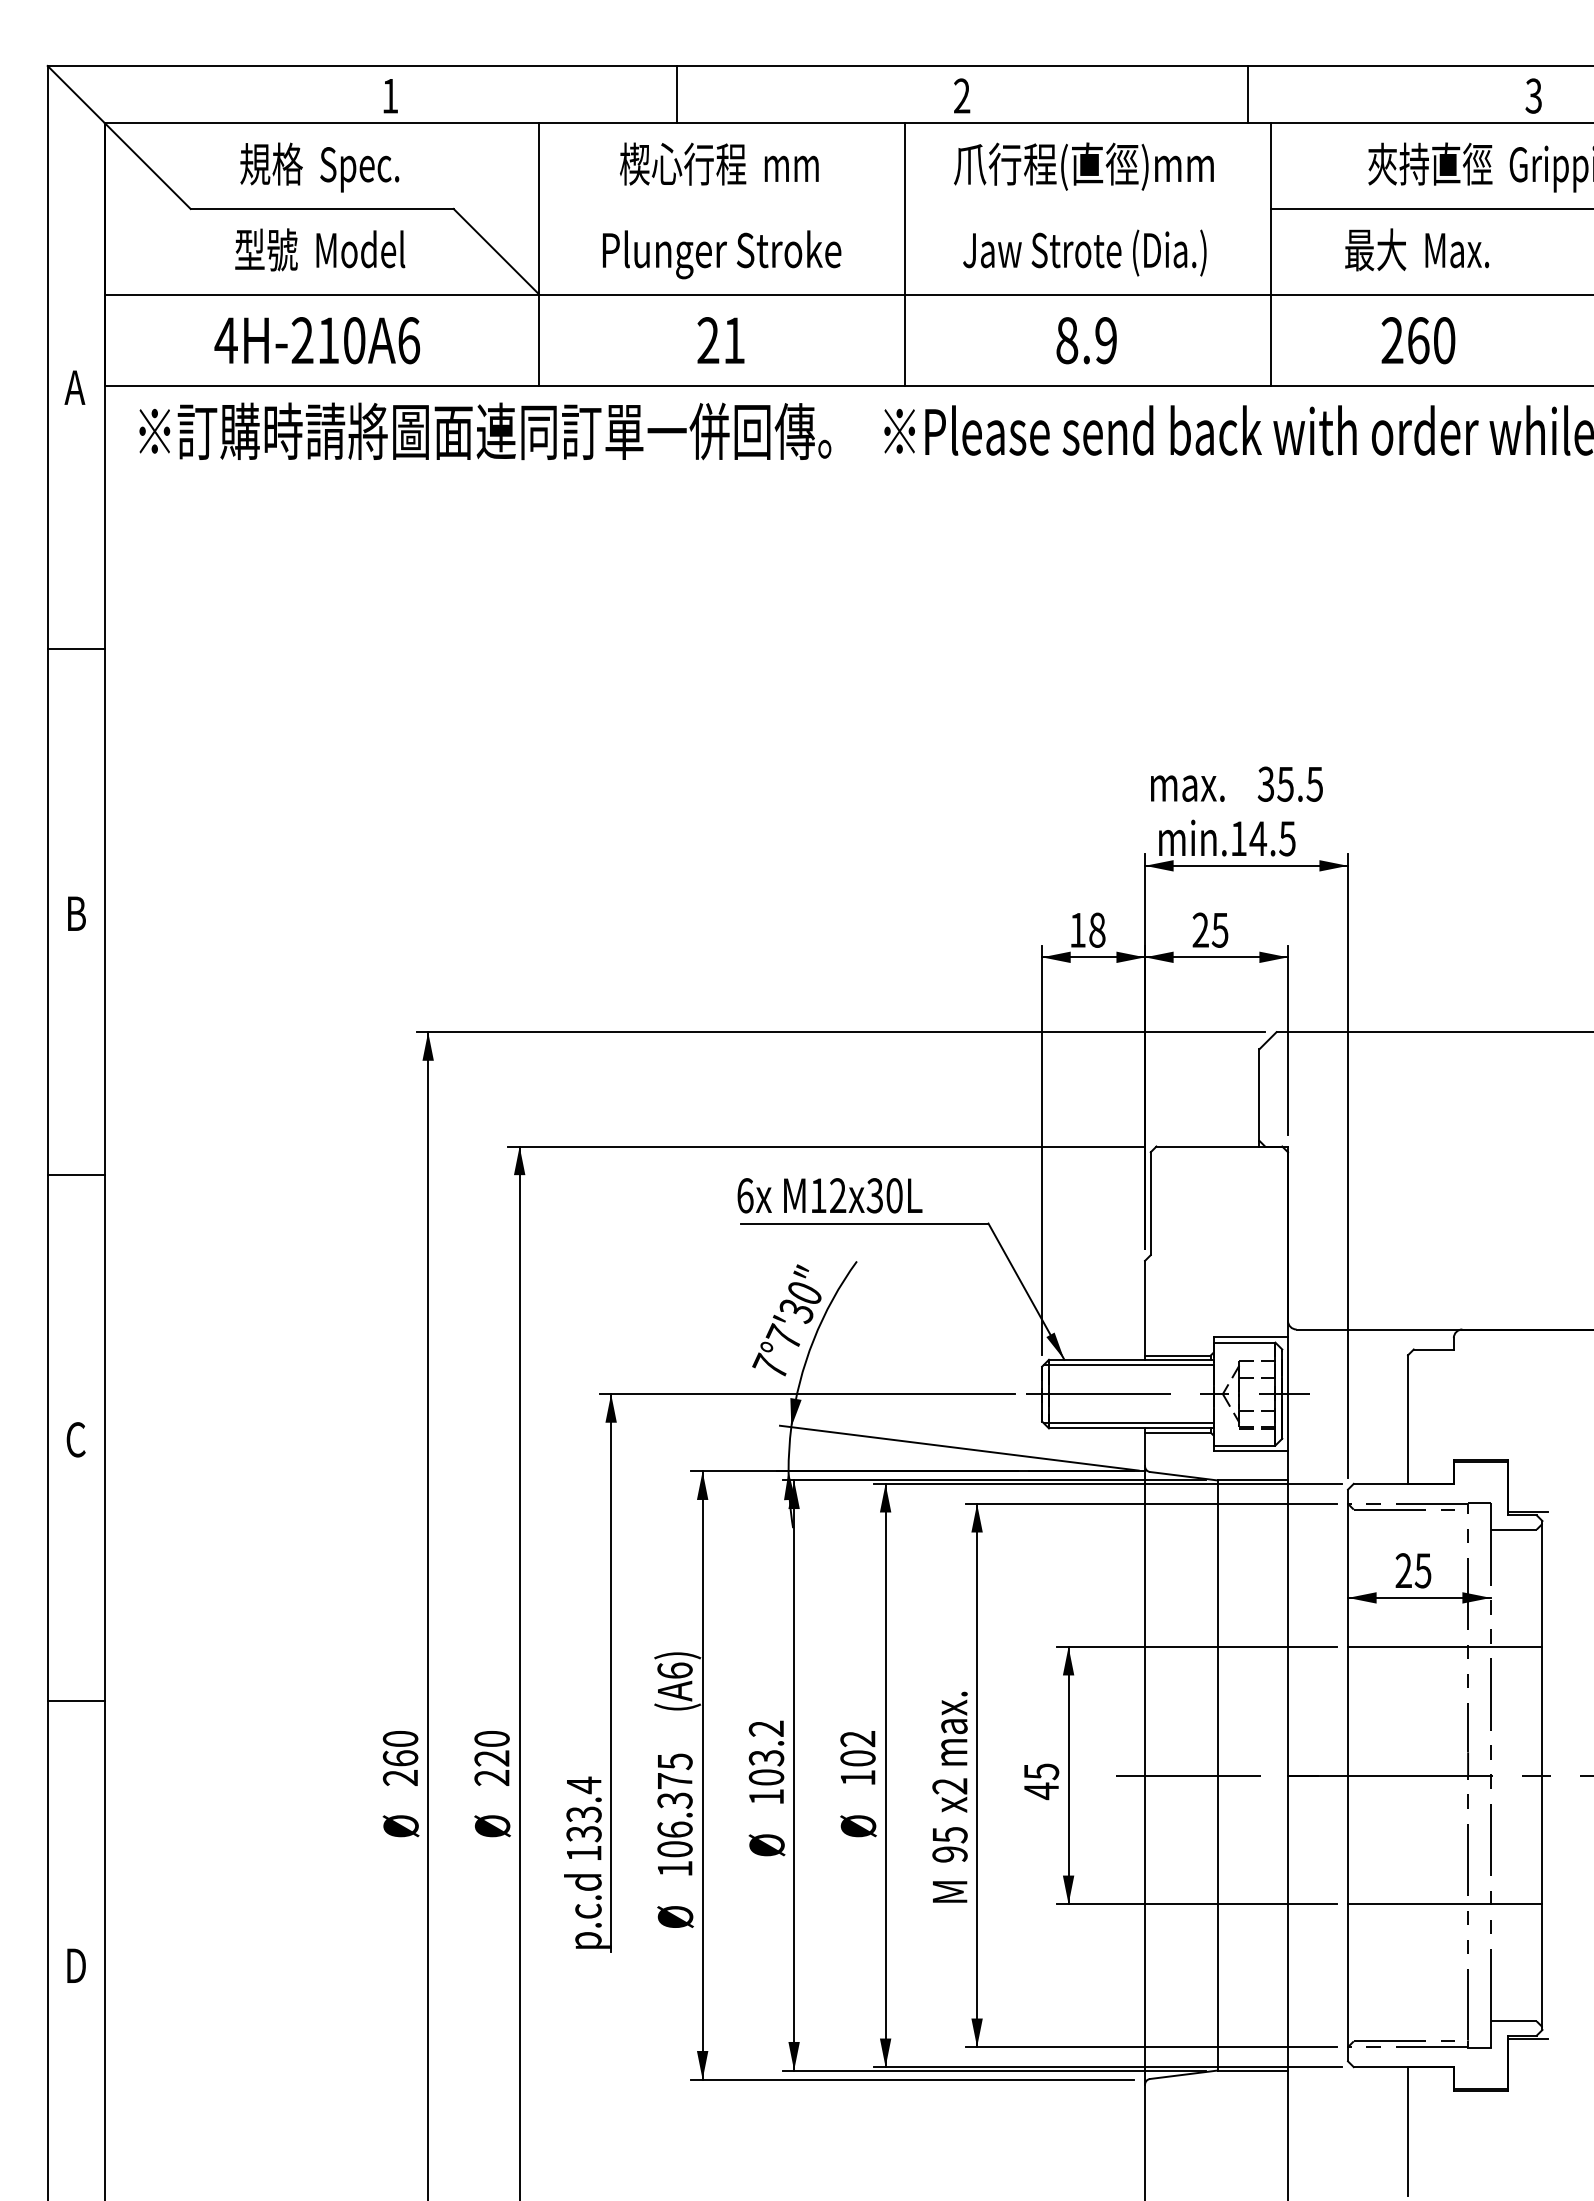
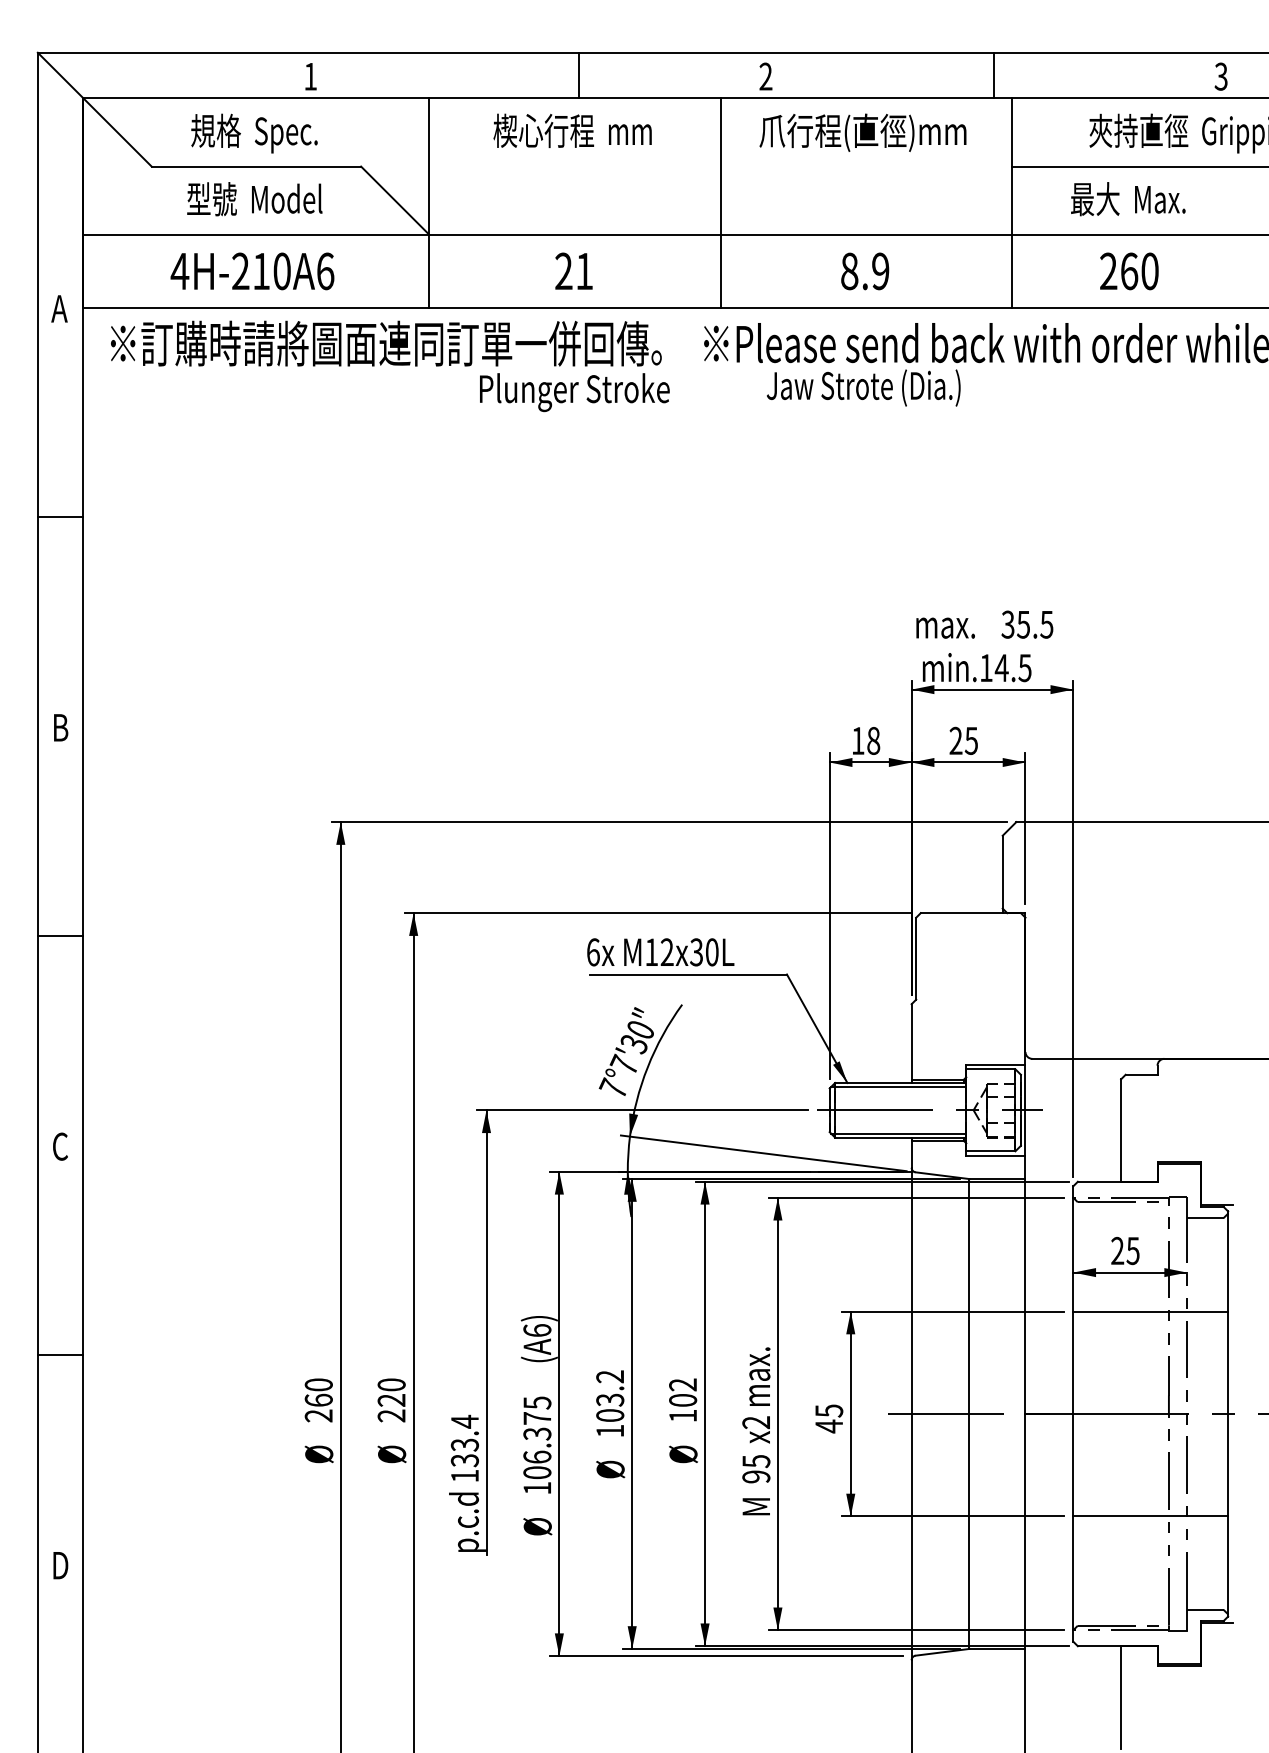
line: (676, 94) -> (579, 75), moved
text: (1084, 252) -> (863, 387), moved
text: (722, 254) -> (575, 392), moved

